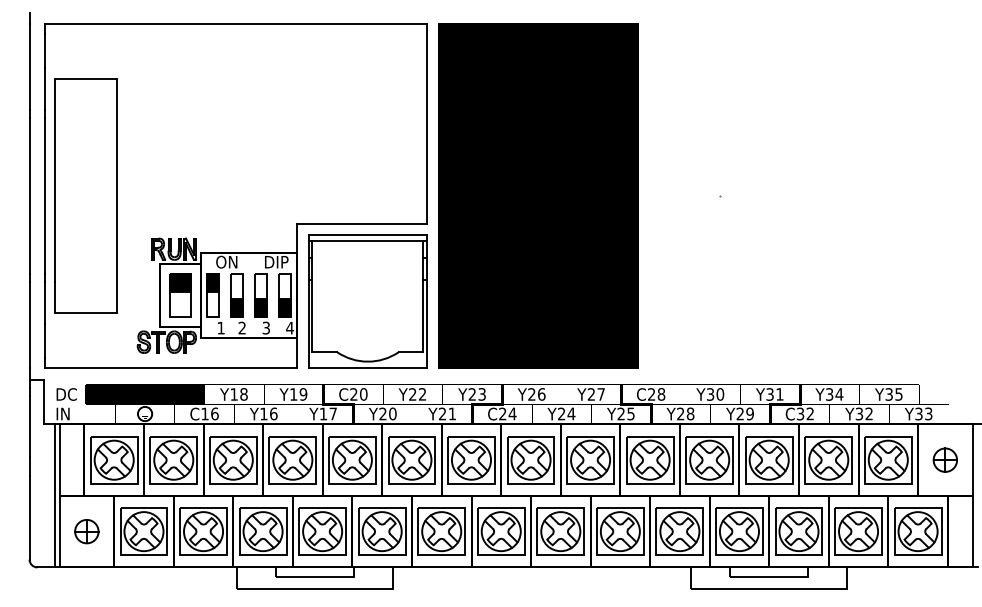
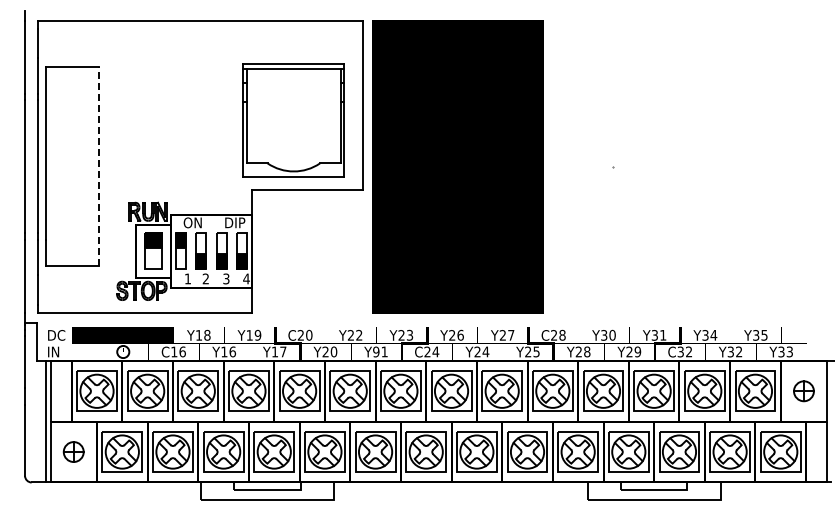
line: (117, 195) -> (99, 166), solid -> dashed
part: (367, 301) -> (293, 120), moved
text: (442, 413) -> (376, 351), Y21 -> Y91

